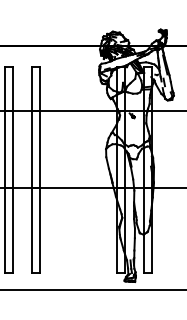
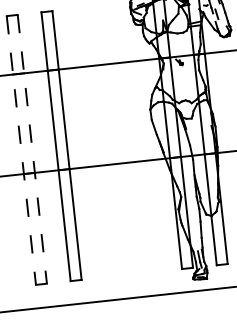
line: (5, 169) -> (21, 150), solid -> dashed
line: (13, 169) -> (32, 149), solid -> dashed

